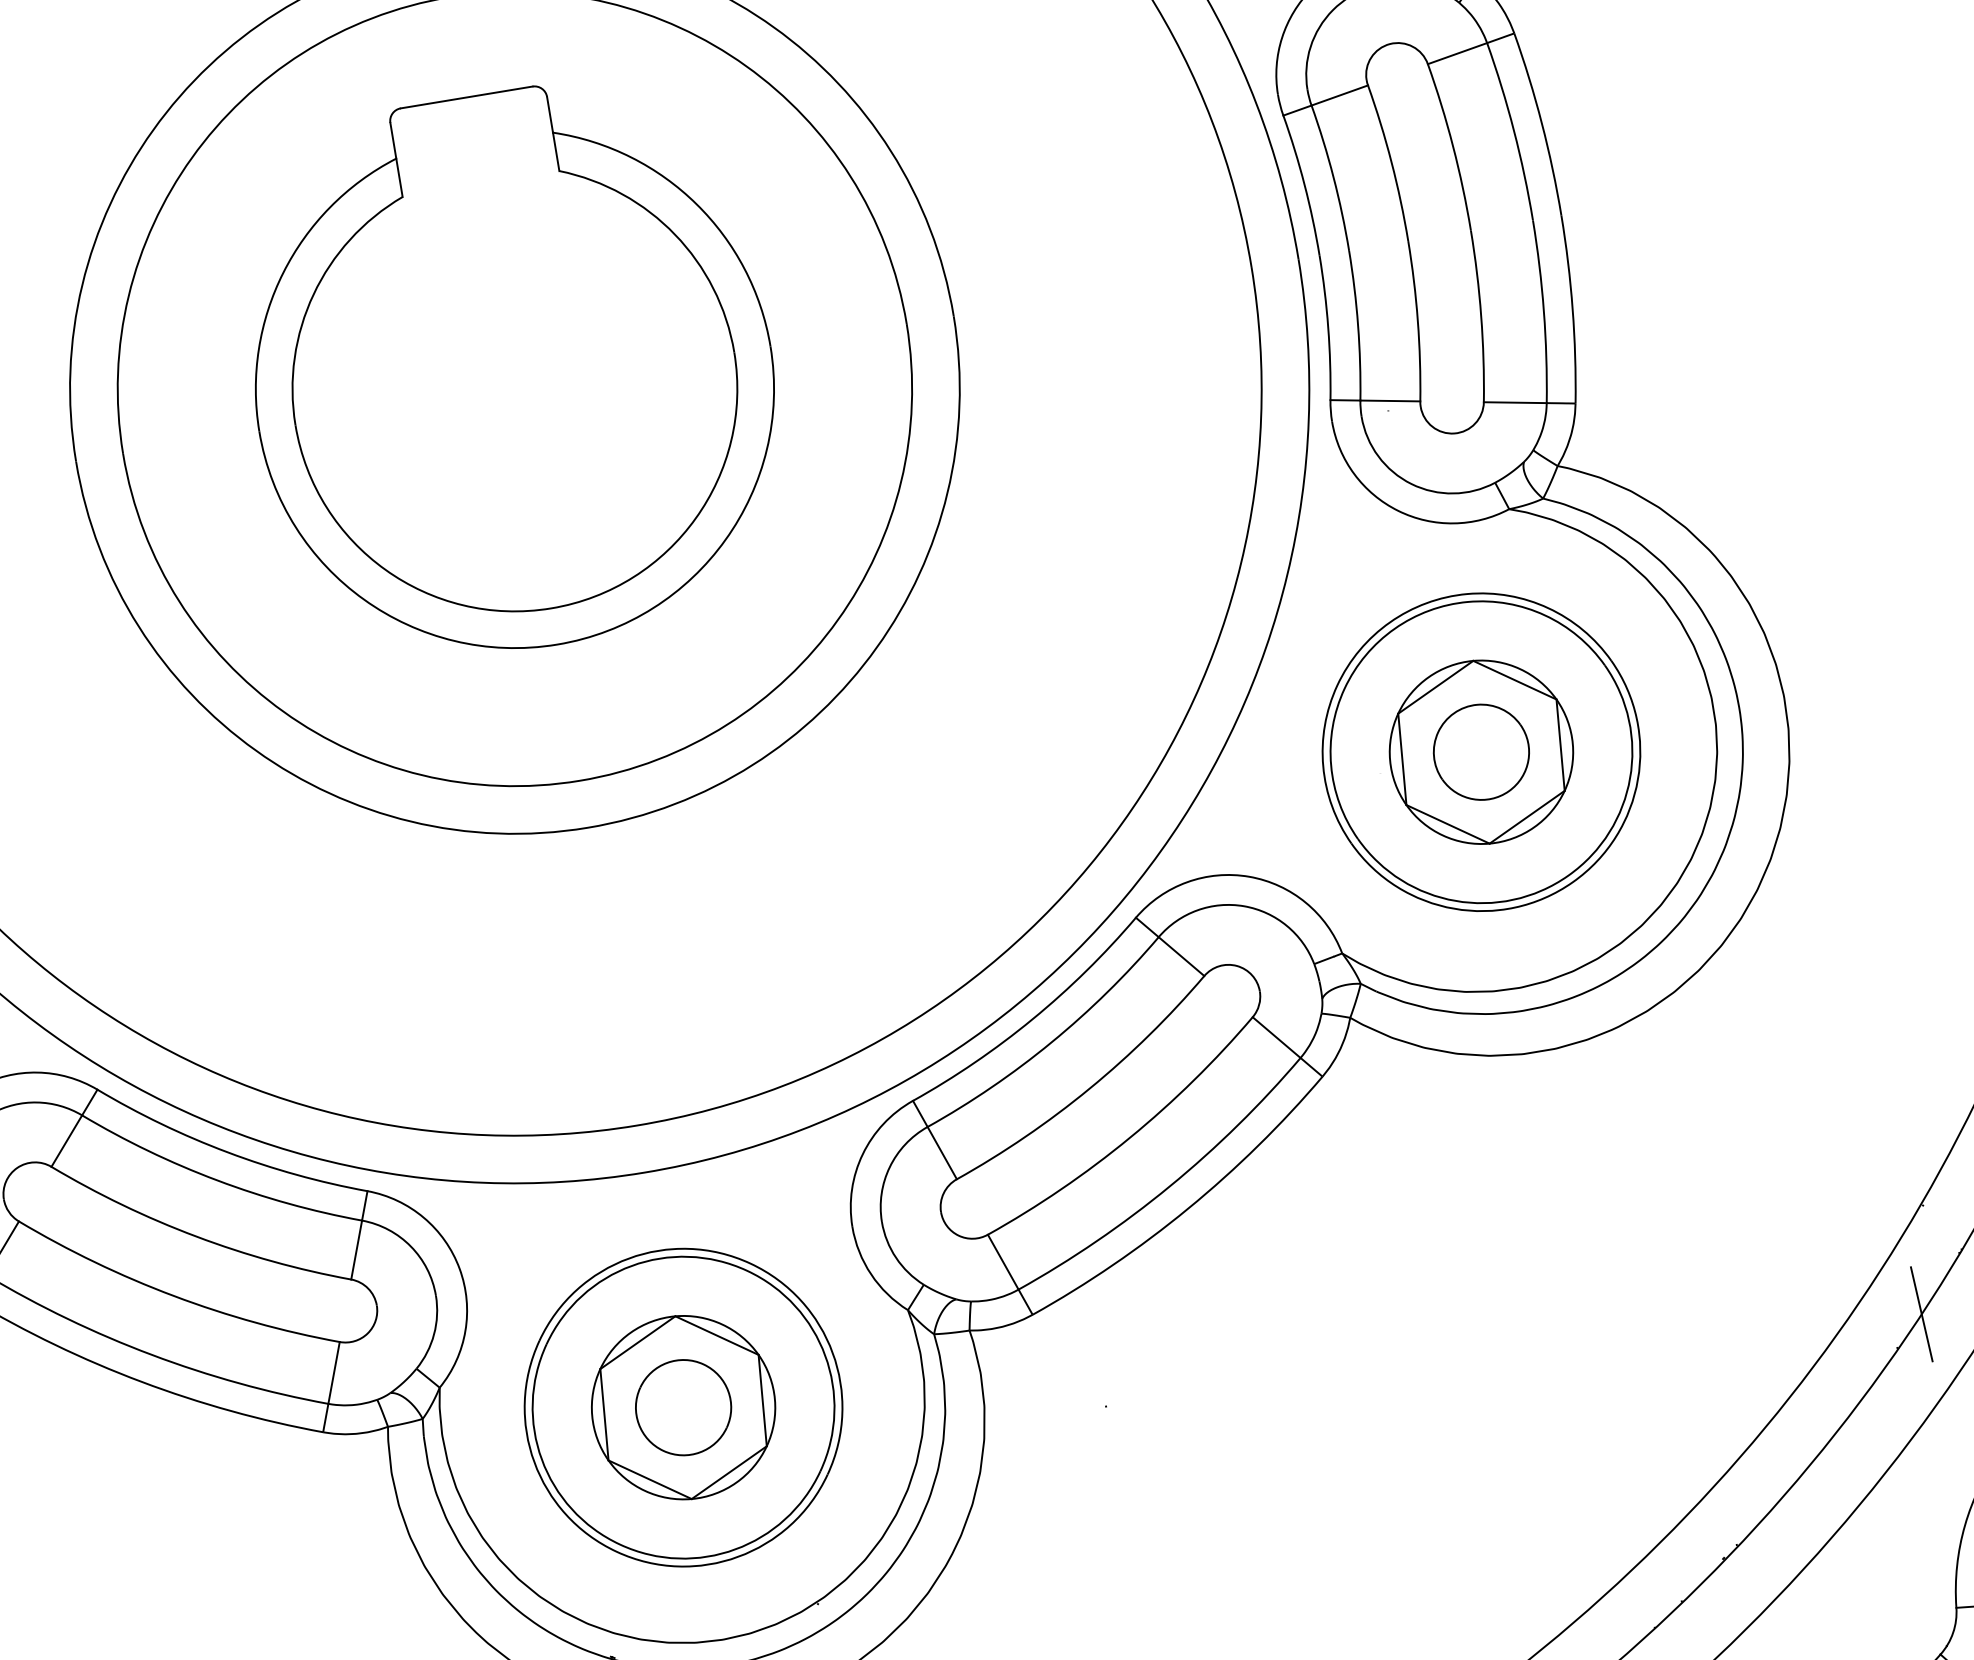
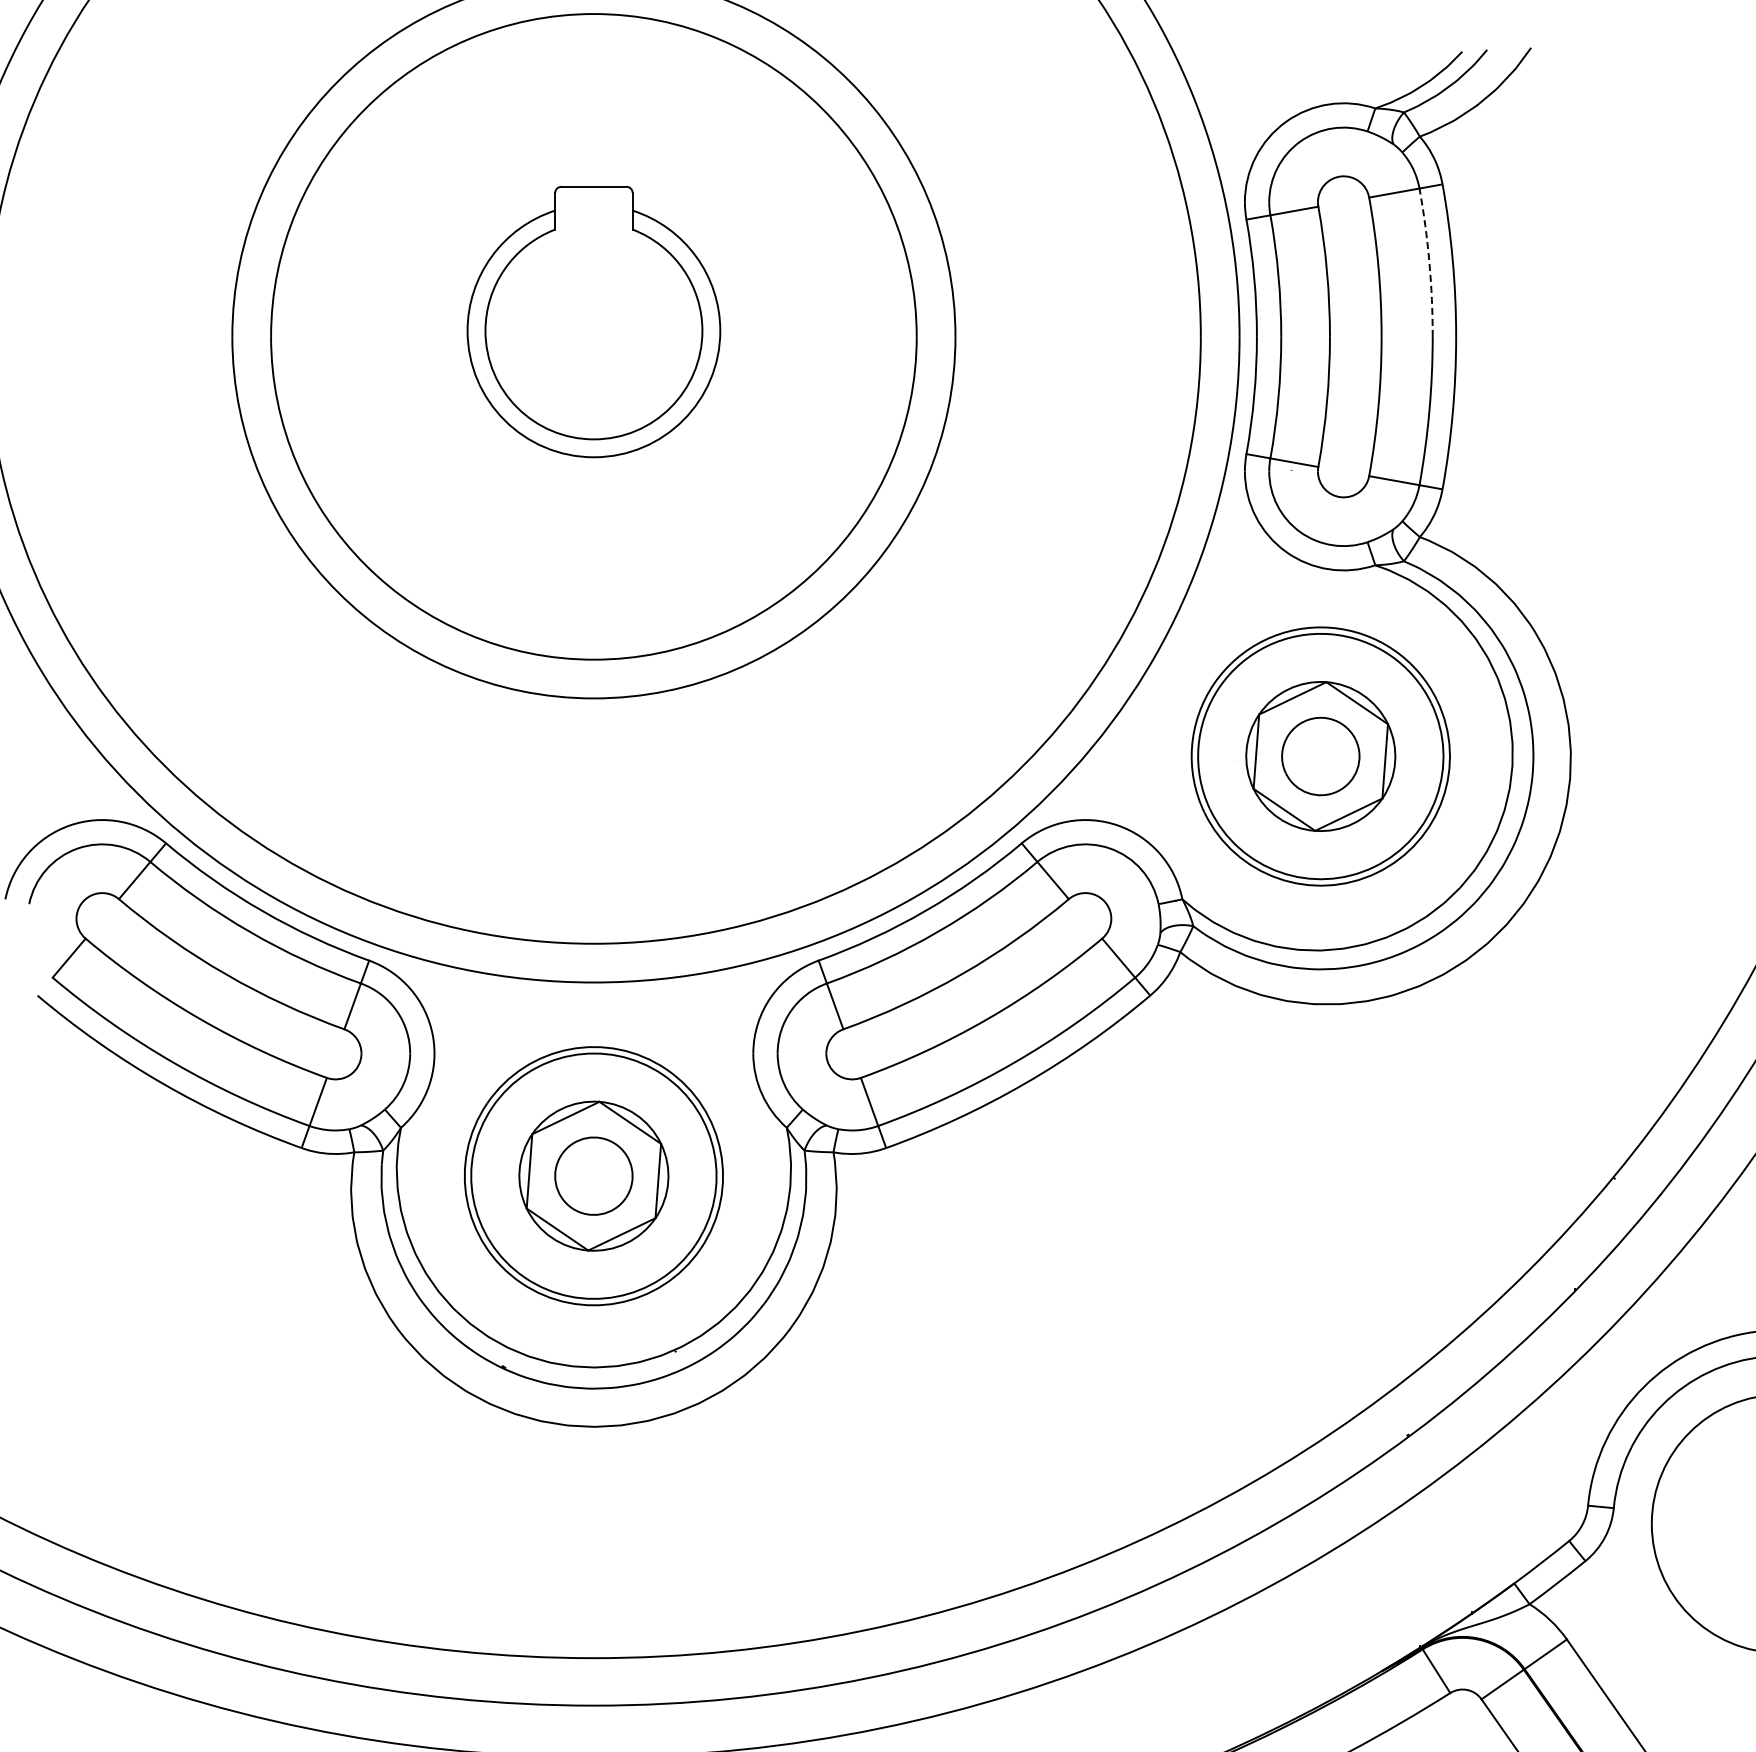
arc: (1514, 130) -> (1429, 262), solid -> dashed
part: (511, 370) -> (593, 321), size x0.6
line: (1920, 1314) -> (1598, 1265), removed

